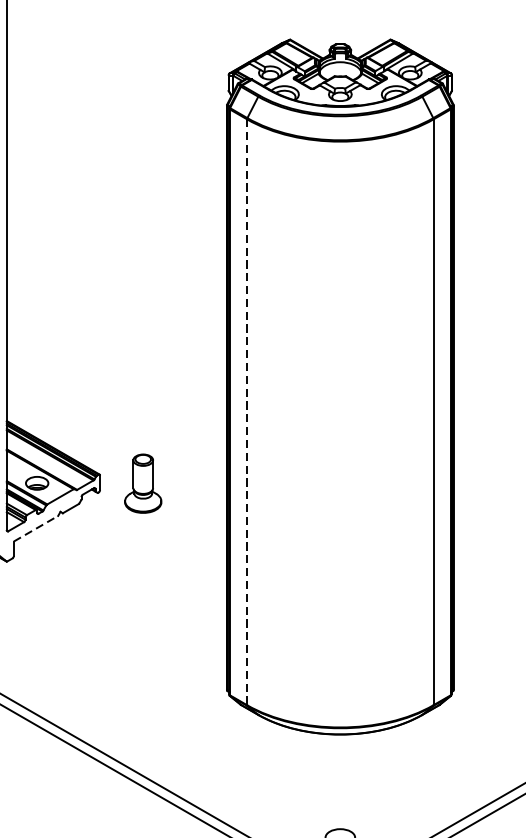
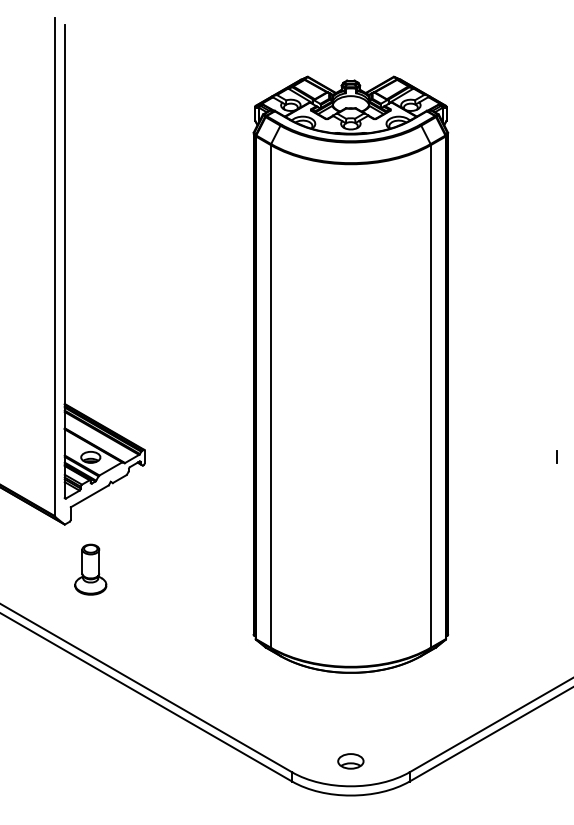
line: (246, 412) -> (270, 396), dashed -> solid
part: (142, 483) -> (90, 569), moved
line: (35, 528) -> (89, 496), dashed -> solid

